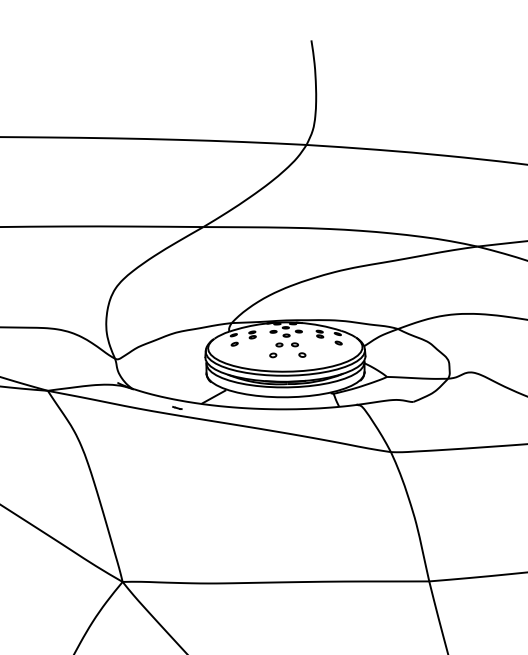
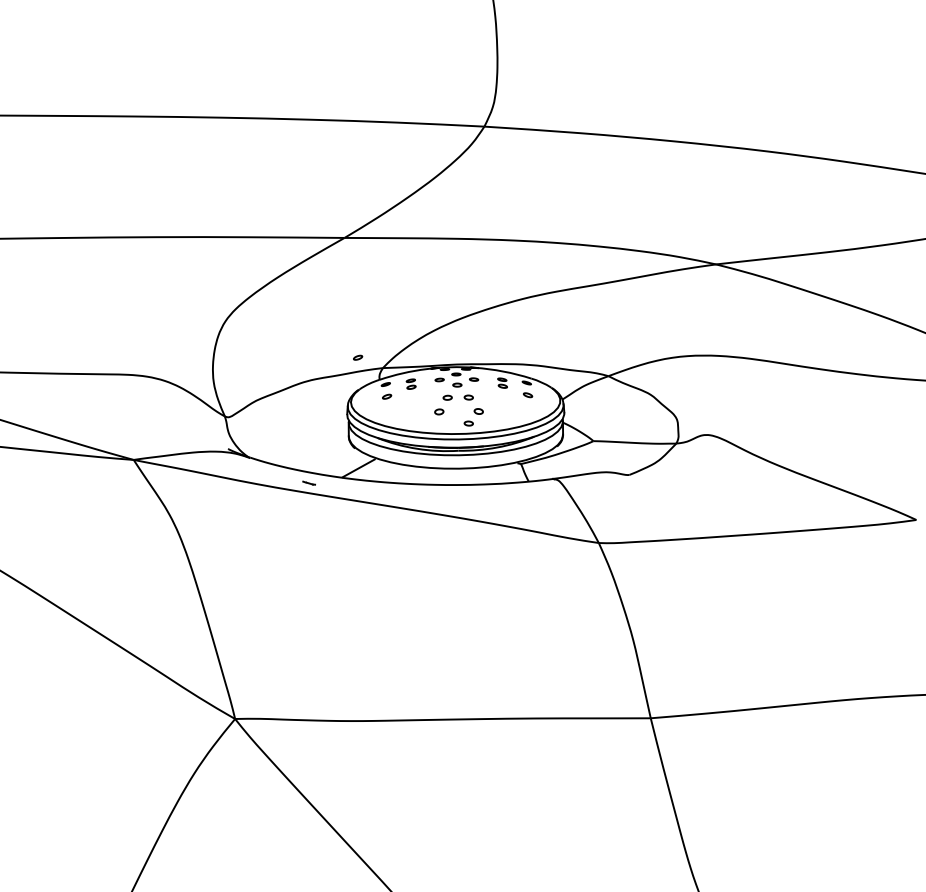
part: (213, 315) -> (358, 357), added
part: (294, 363) -> (468, 423), added

